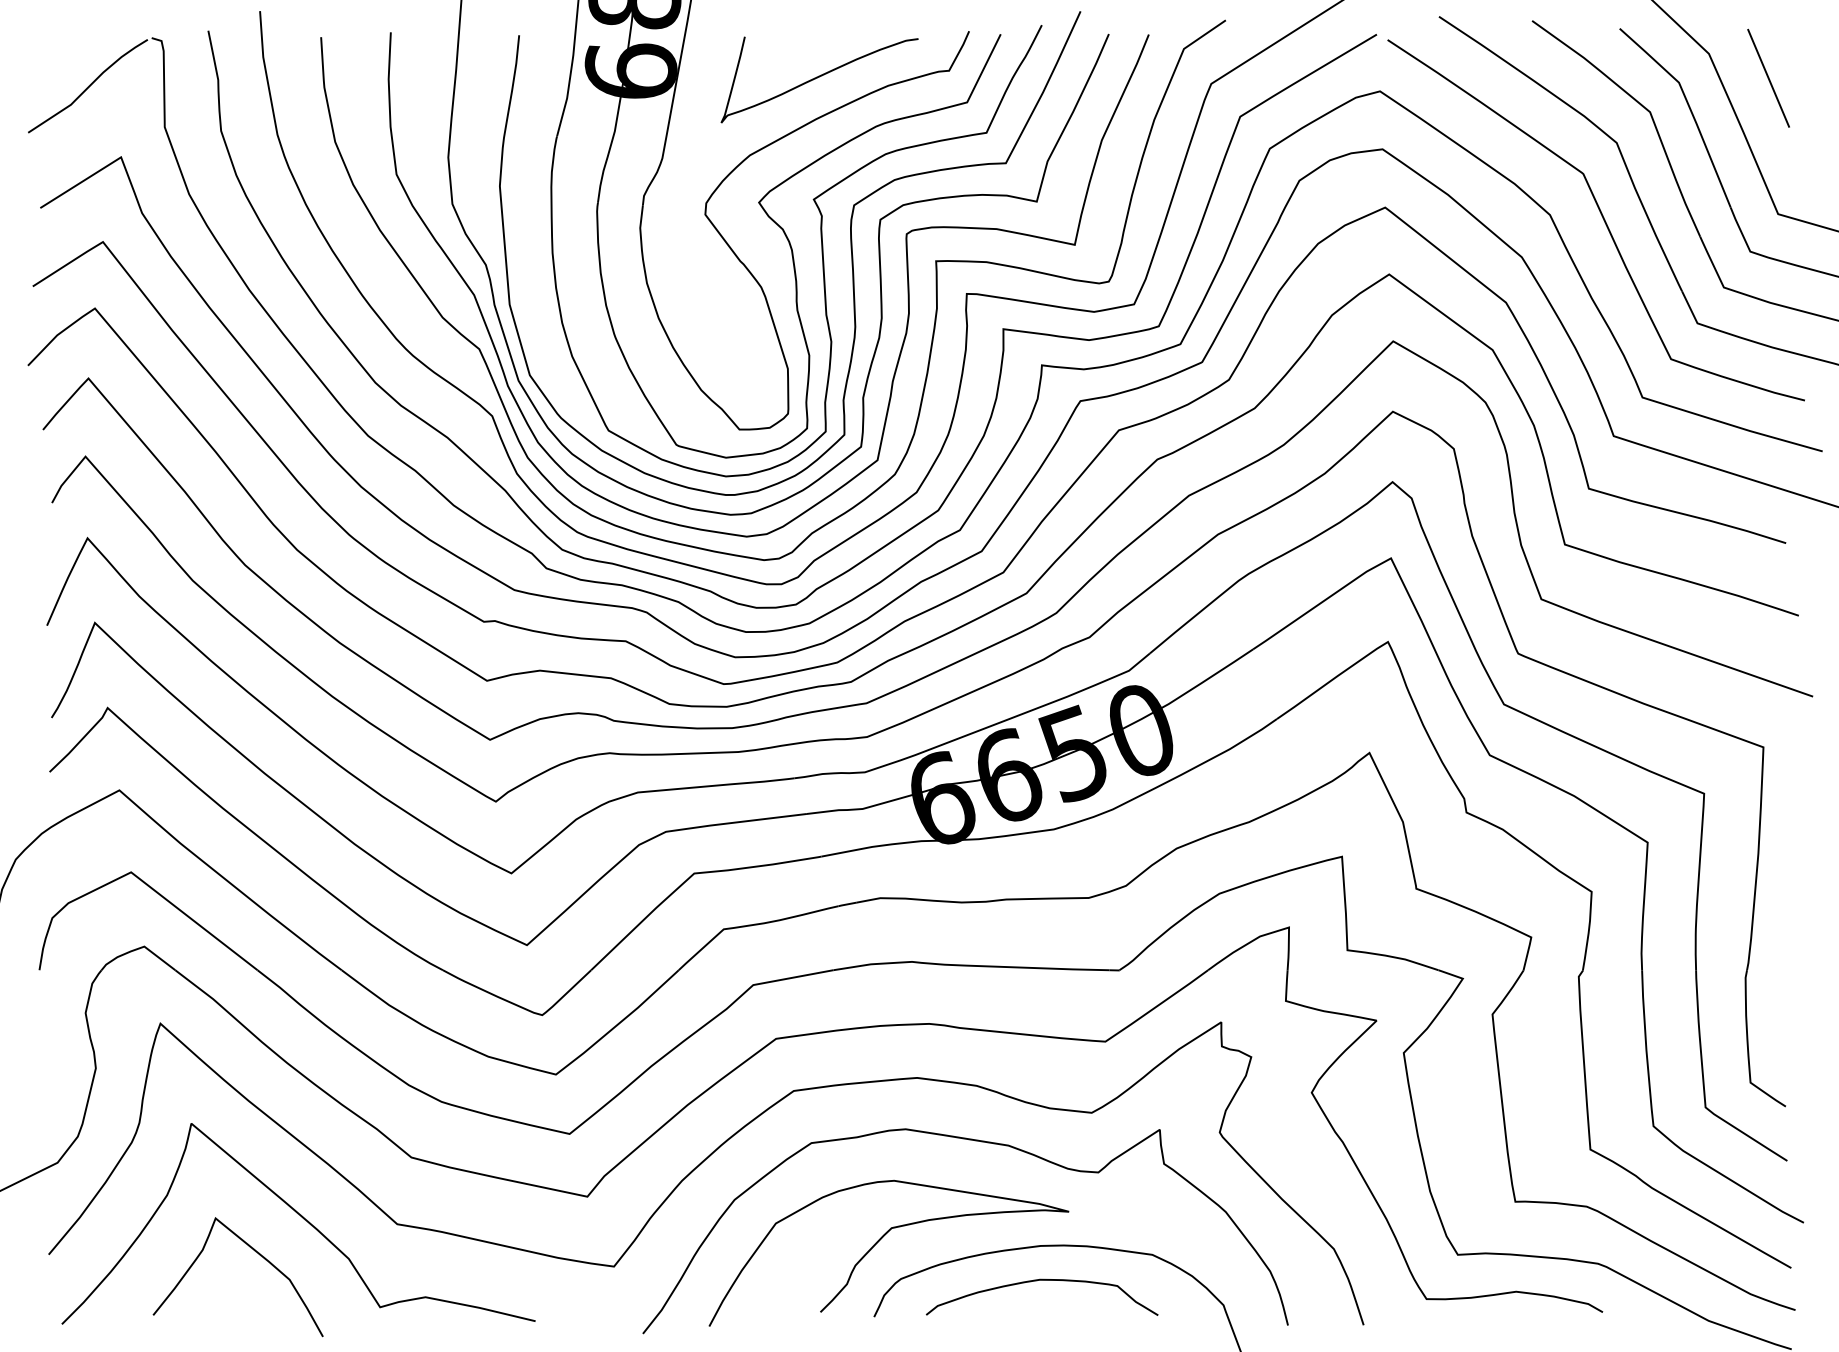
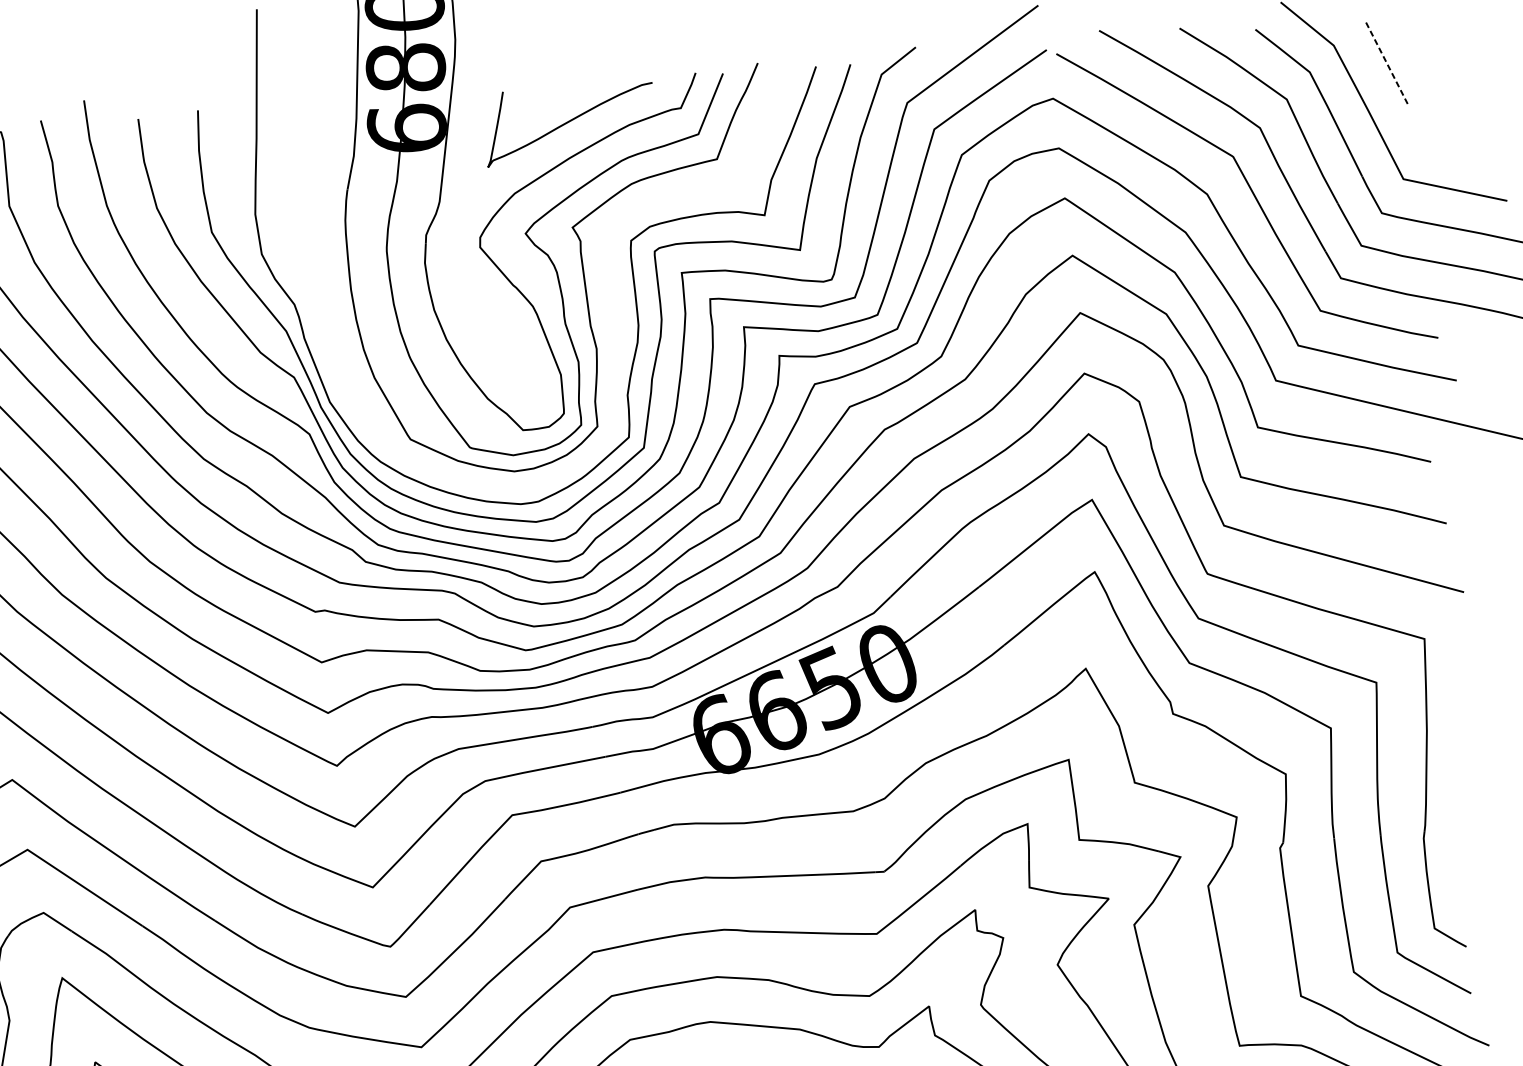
line: (1768, 77) -> (1386, 62), solid -> dashed
curve: (850, 249) -> (607, 268), removed

